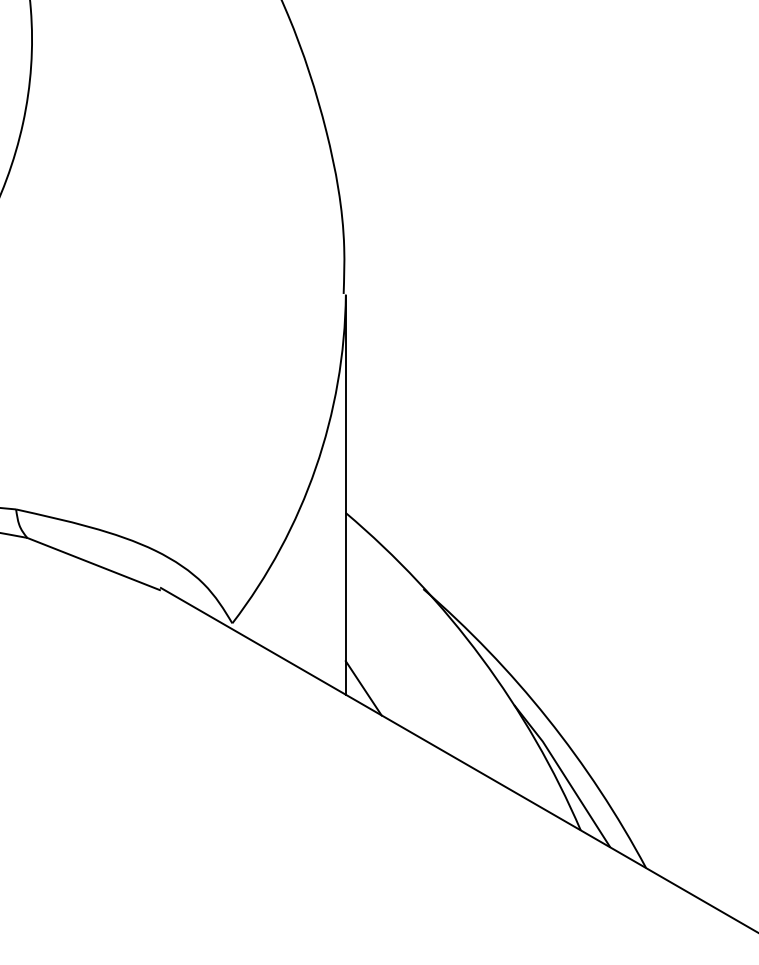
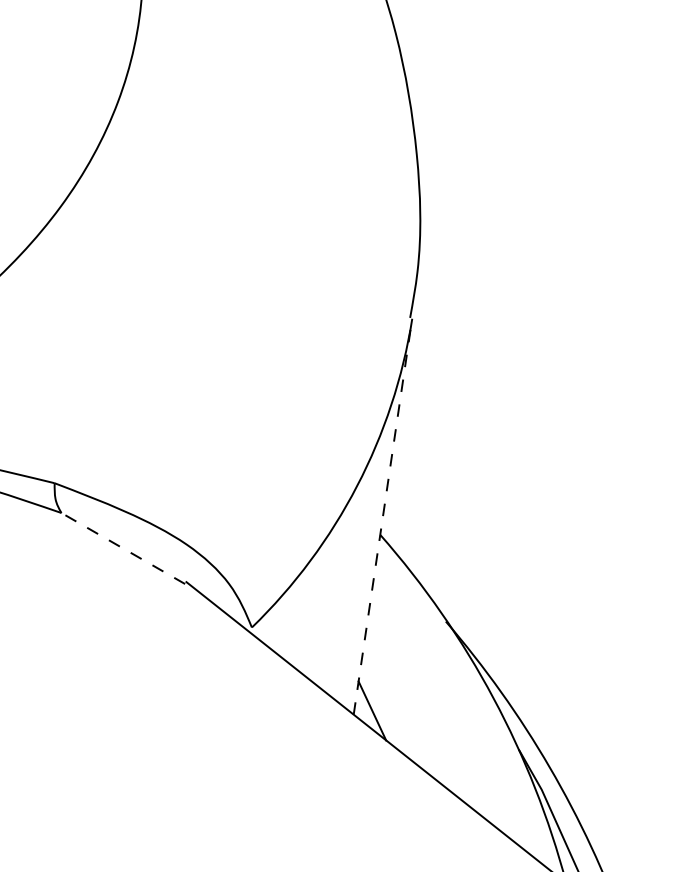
line: (345, 494) -> (382, 516), solid -> dashed
line: (93, 563) -> (123, 548), solid -> dashed

